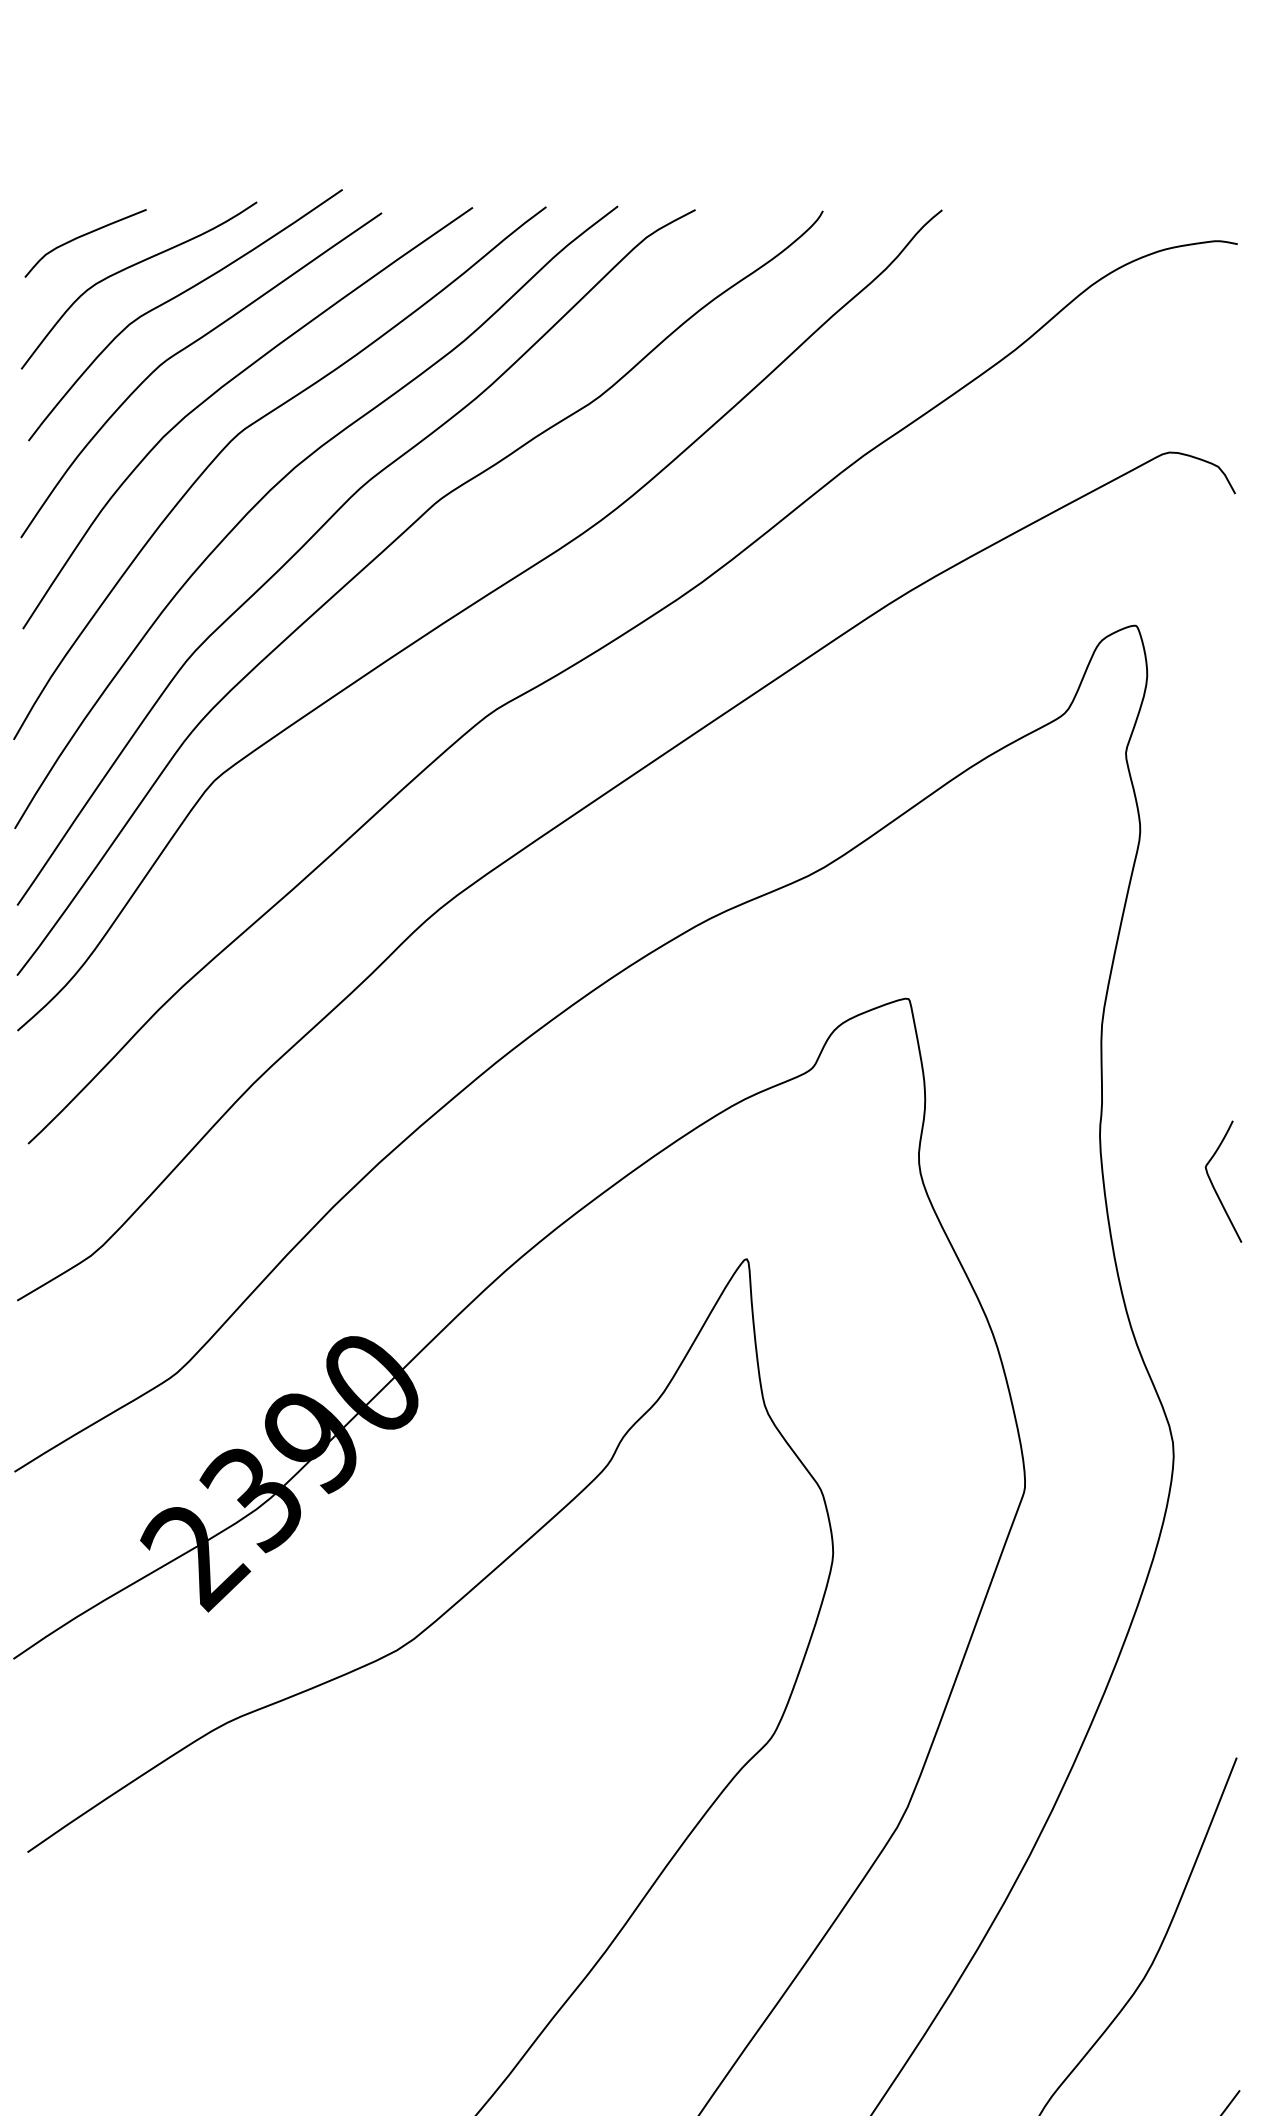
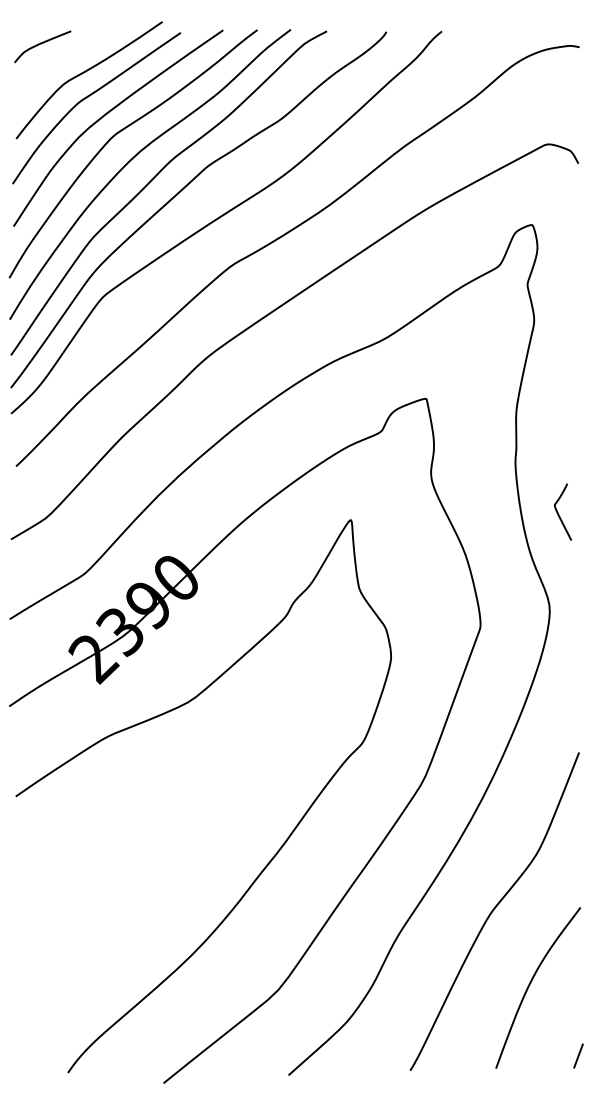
curve: (132, 268) -> (64, 58), removed
curve: (1213, 1182) -> (558, 512), moved

